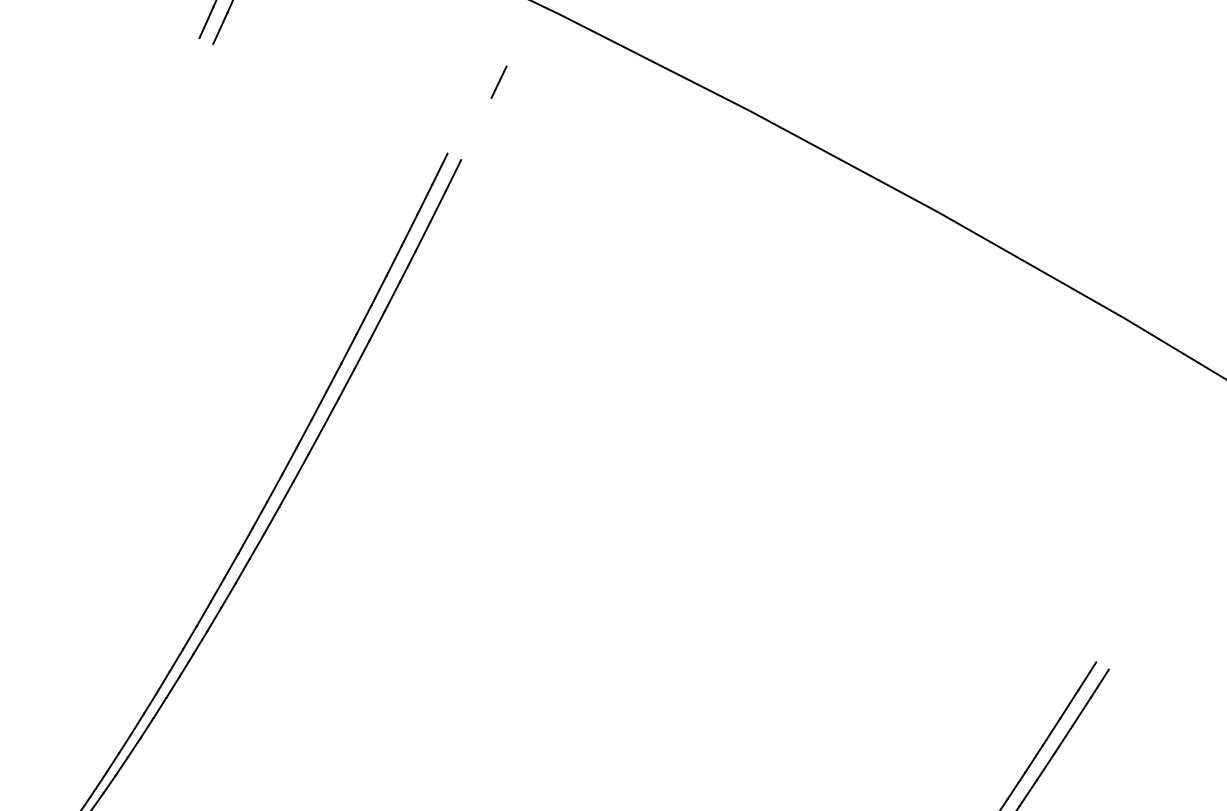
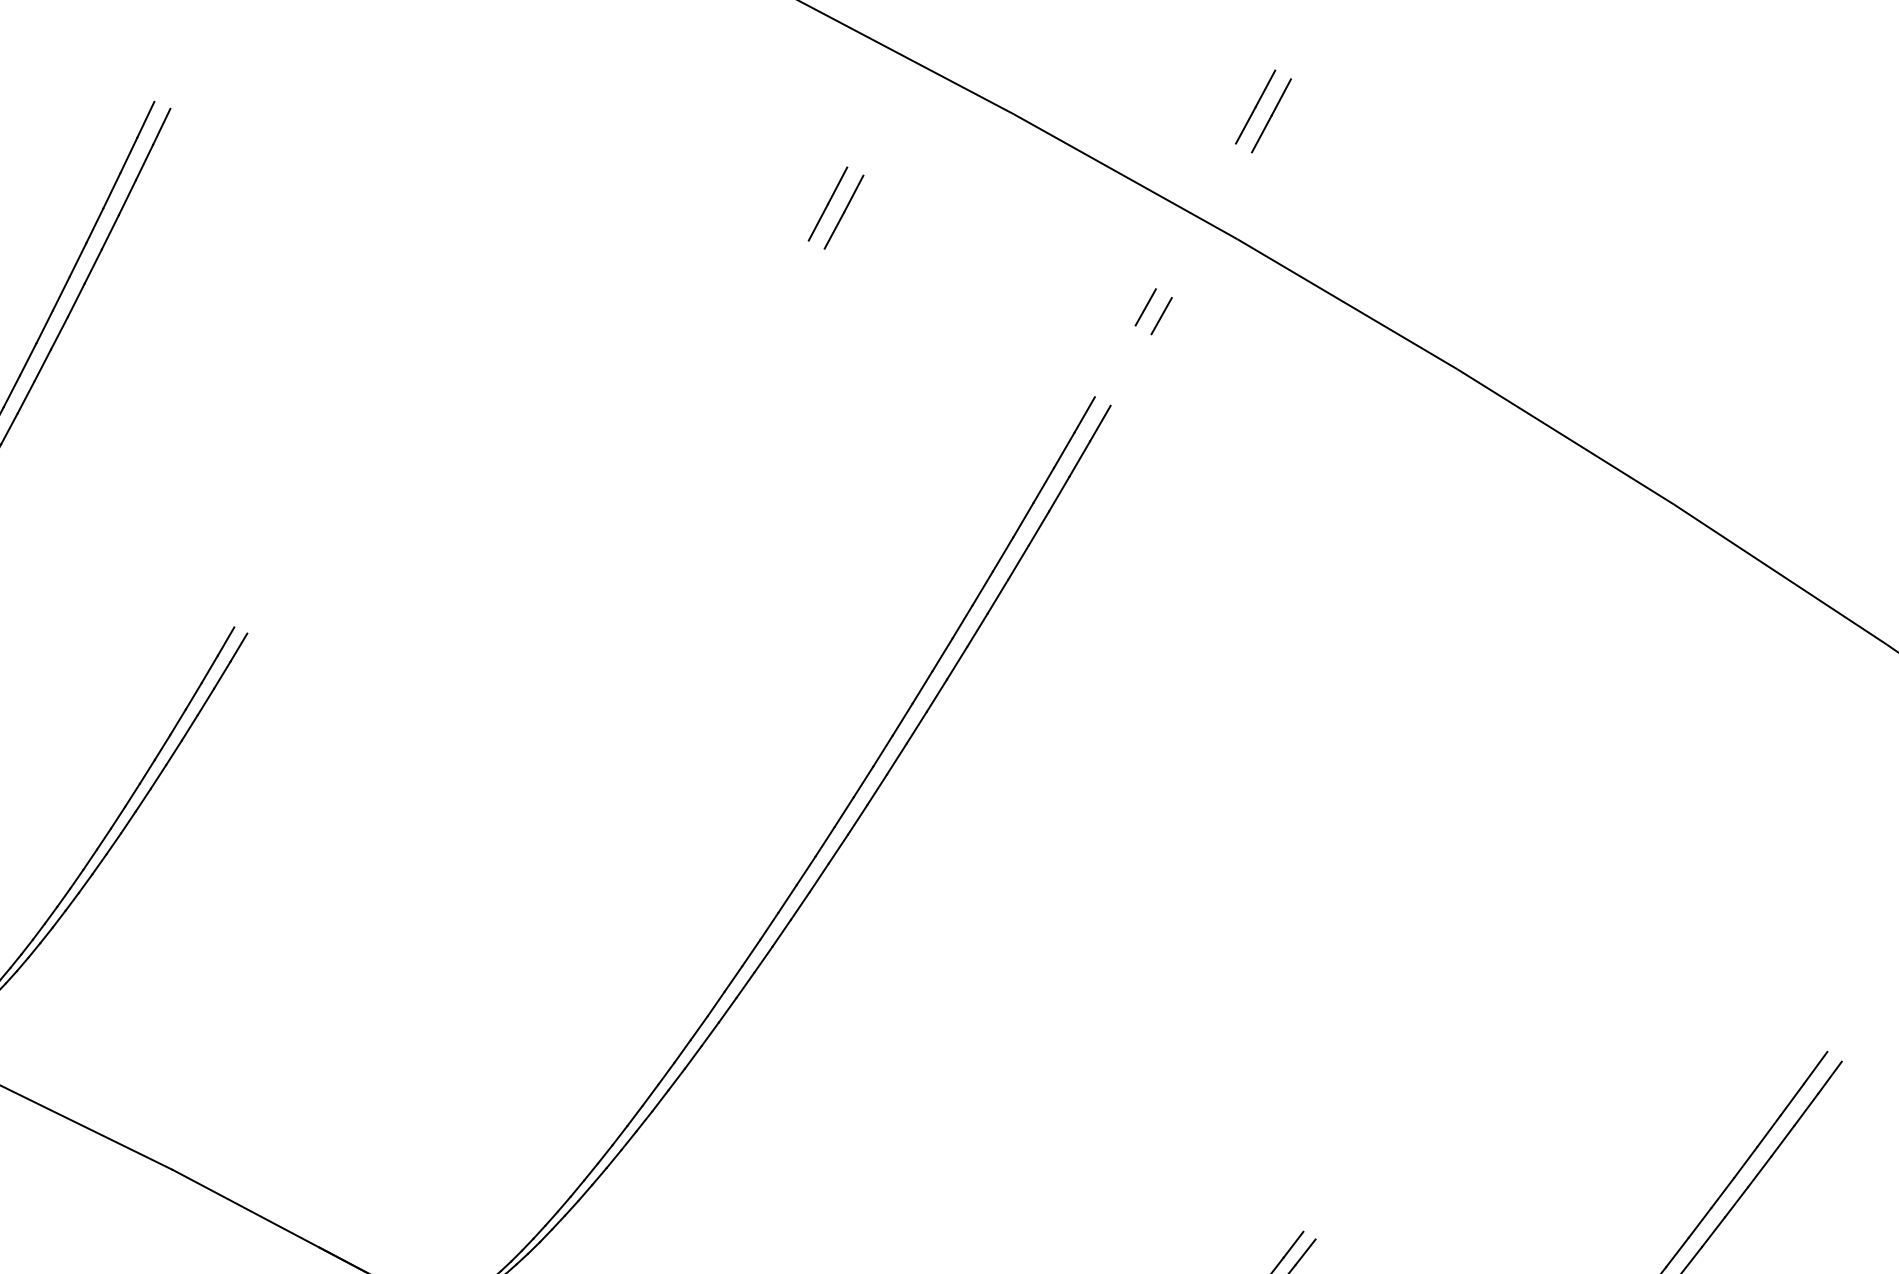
line: (485, 75) -> (1145, 307), added

